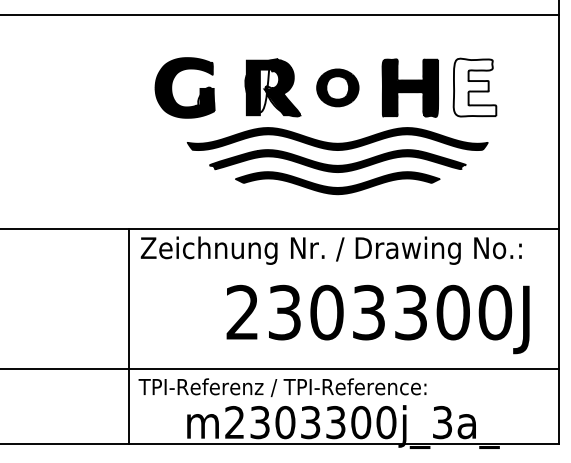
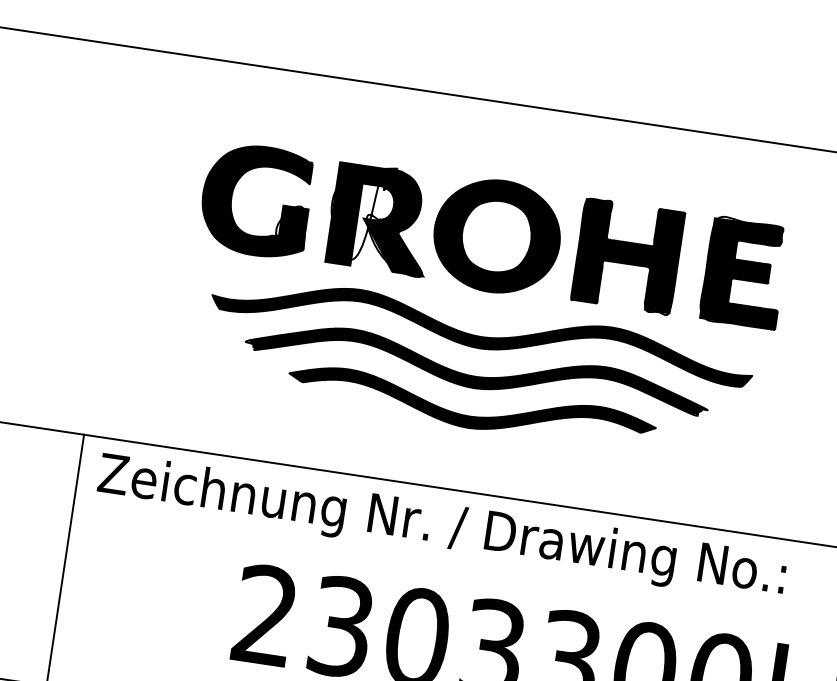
part: (172, 87) -> (233, 196), moved
part: (337, 87) -> (496, 235), size x1.67
fill: (475, 87) -> (745, 272), added

